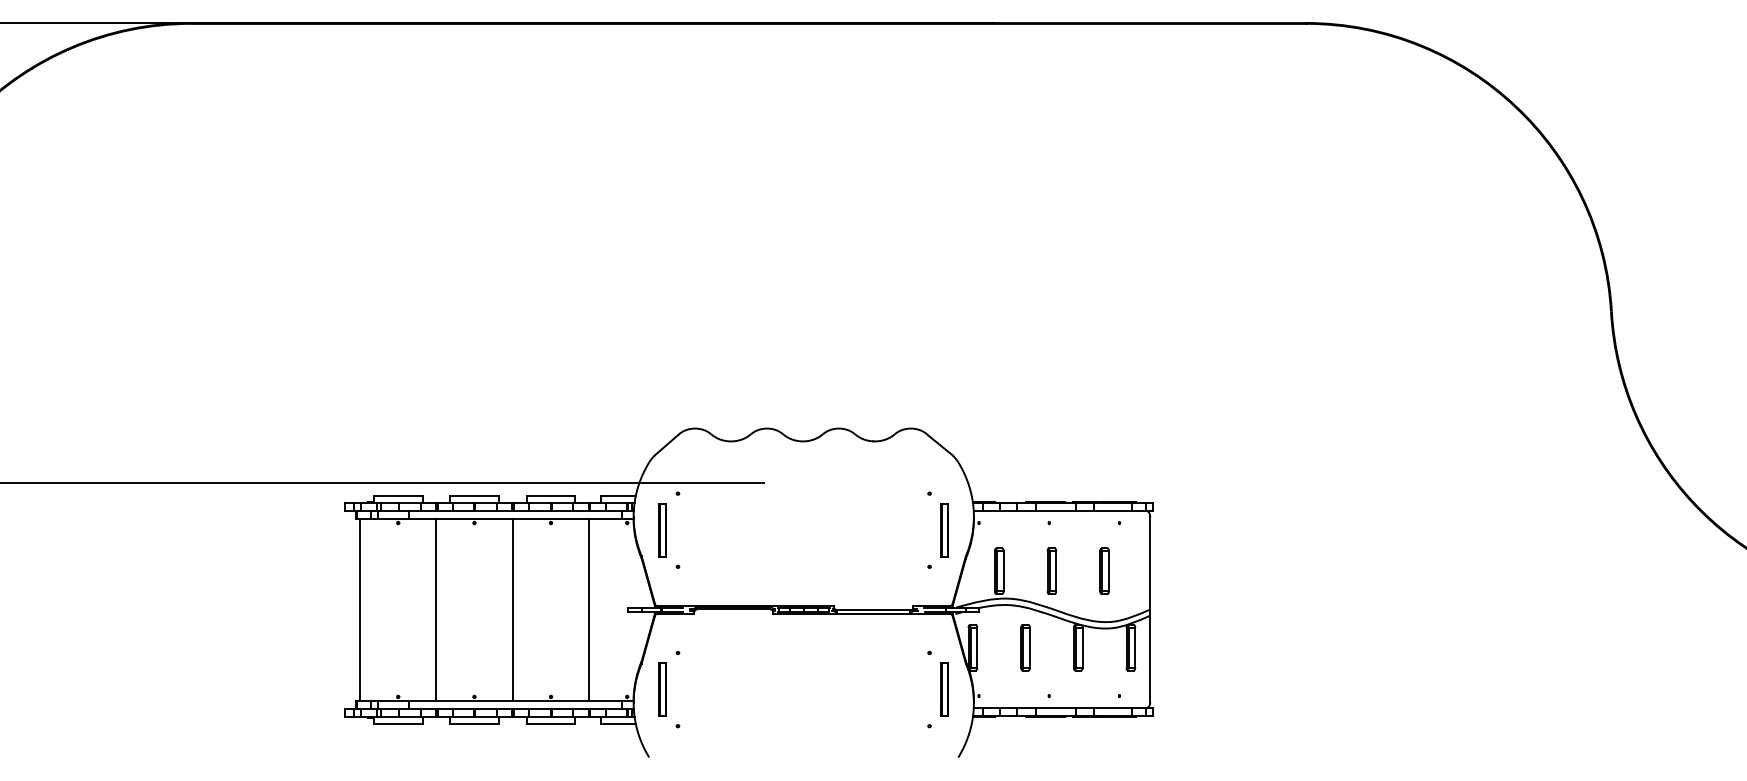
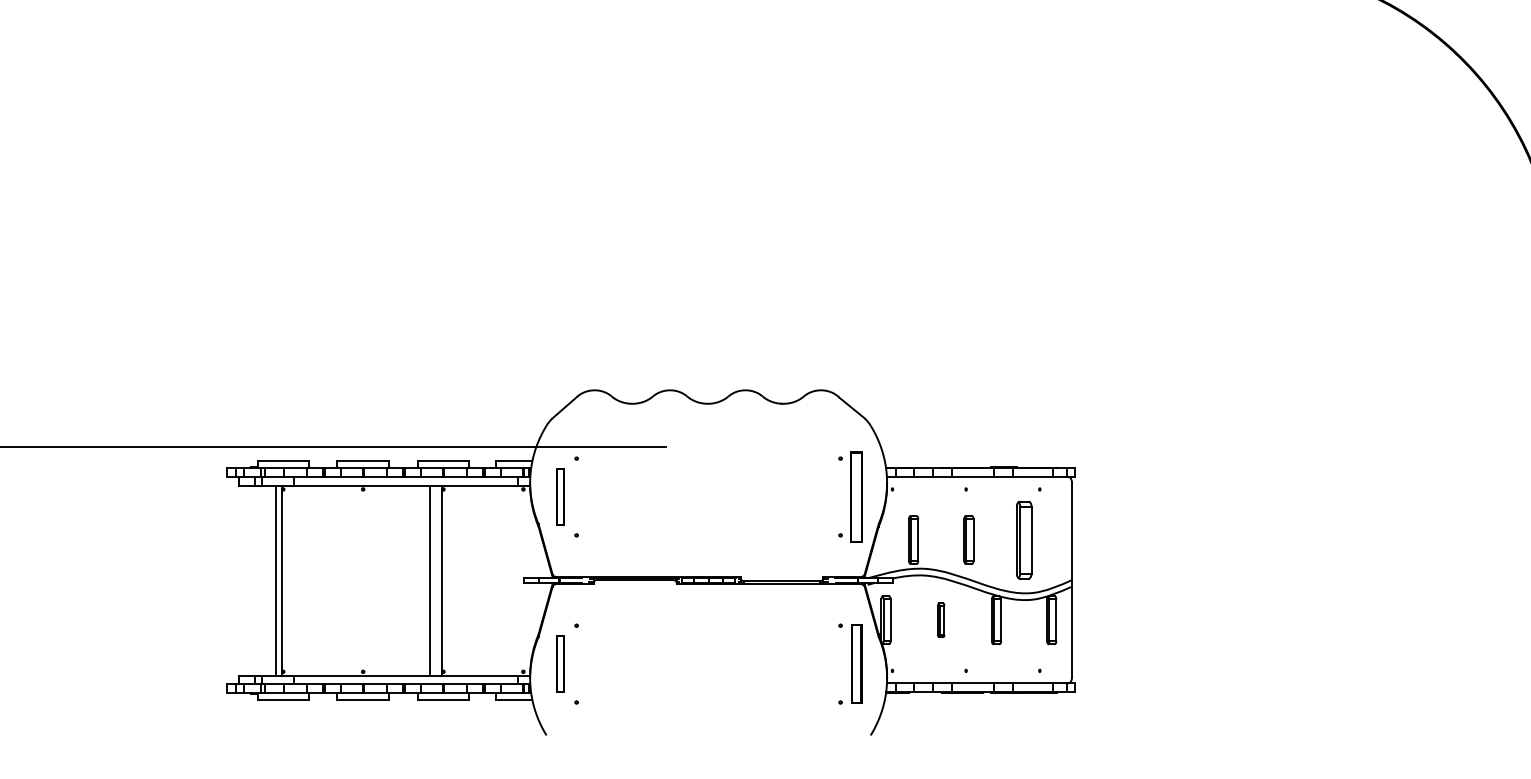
part: (944, 530) -> (856, 497), size x1.6
part: (1104, 570) -> (1024, 539), size x1.6
line: (359, 609) -> (281, 580), moved
line: (436, 609) -> (276, 580), moved
line: (512, 609) -> (429, 580), moved
line: (588, 609) -> (441, 580), moved
part: (1025, 647) -> (941, 619), size x0.7
part: (944, 689) -> (856, 664), size x1.4

